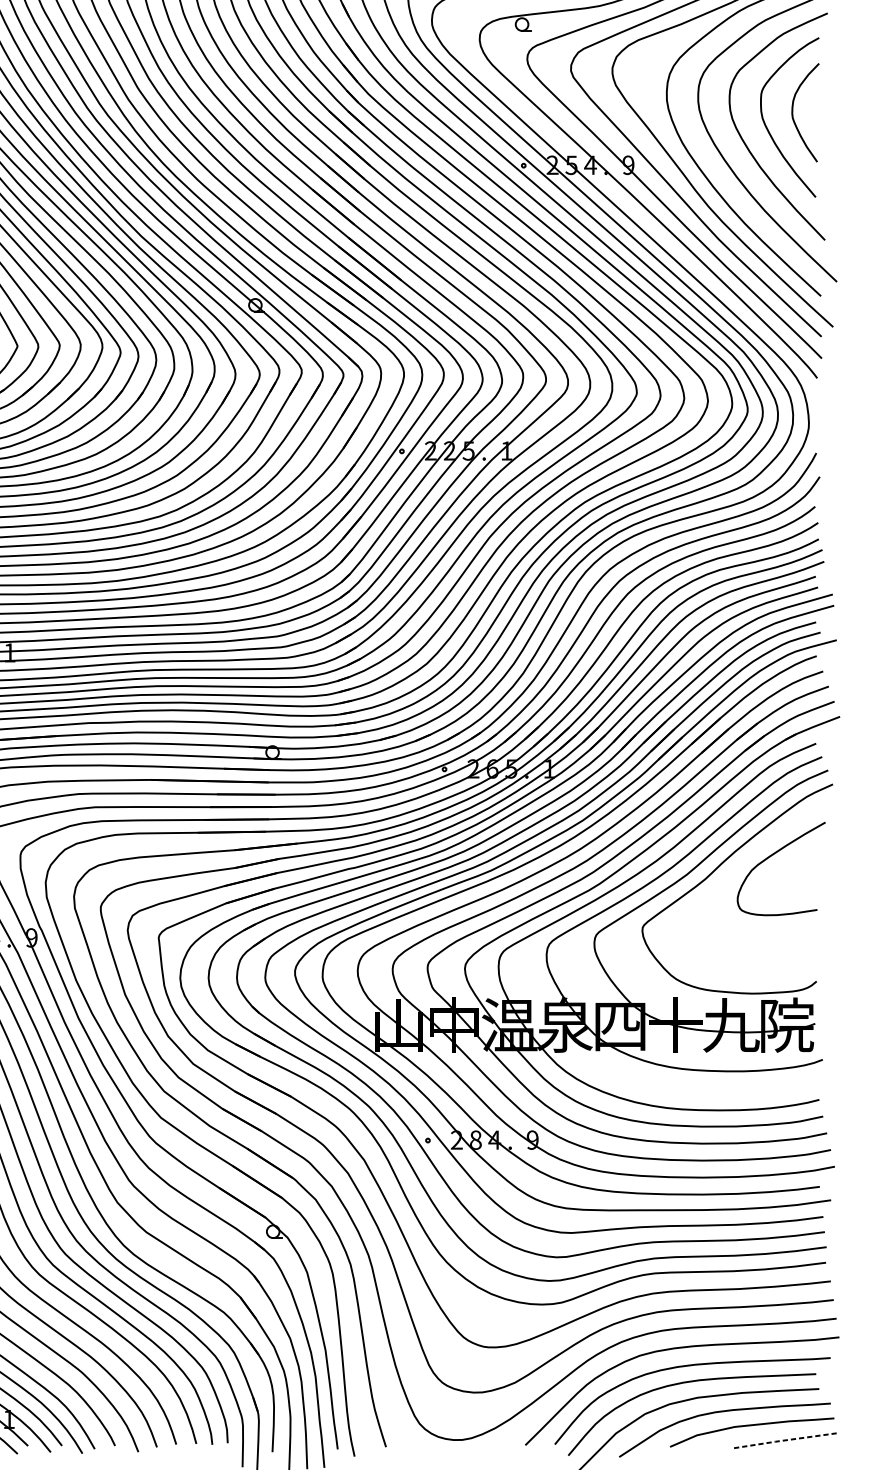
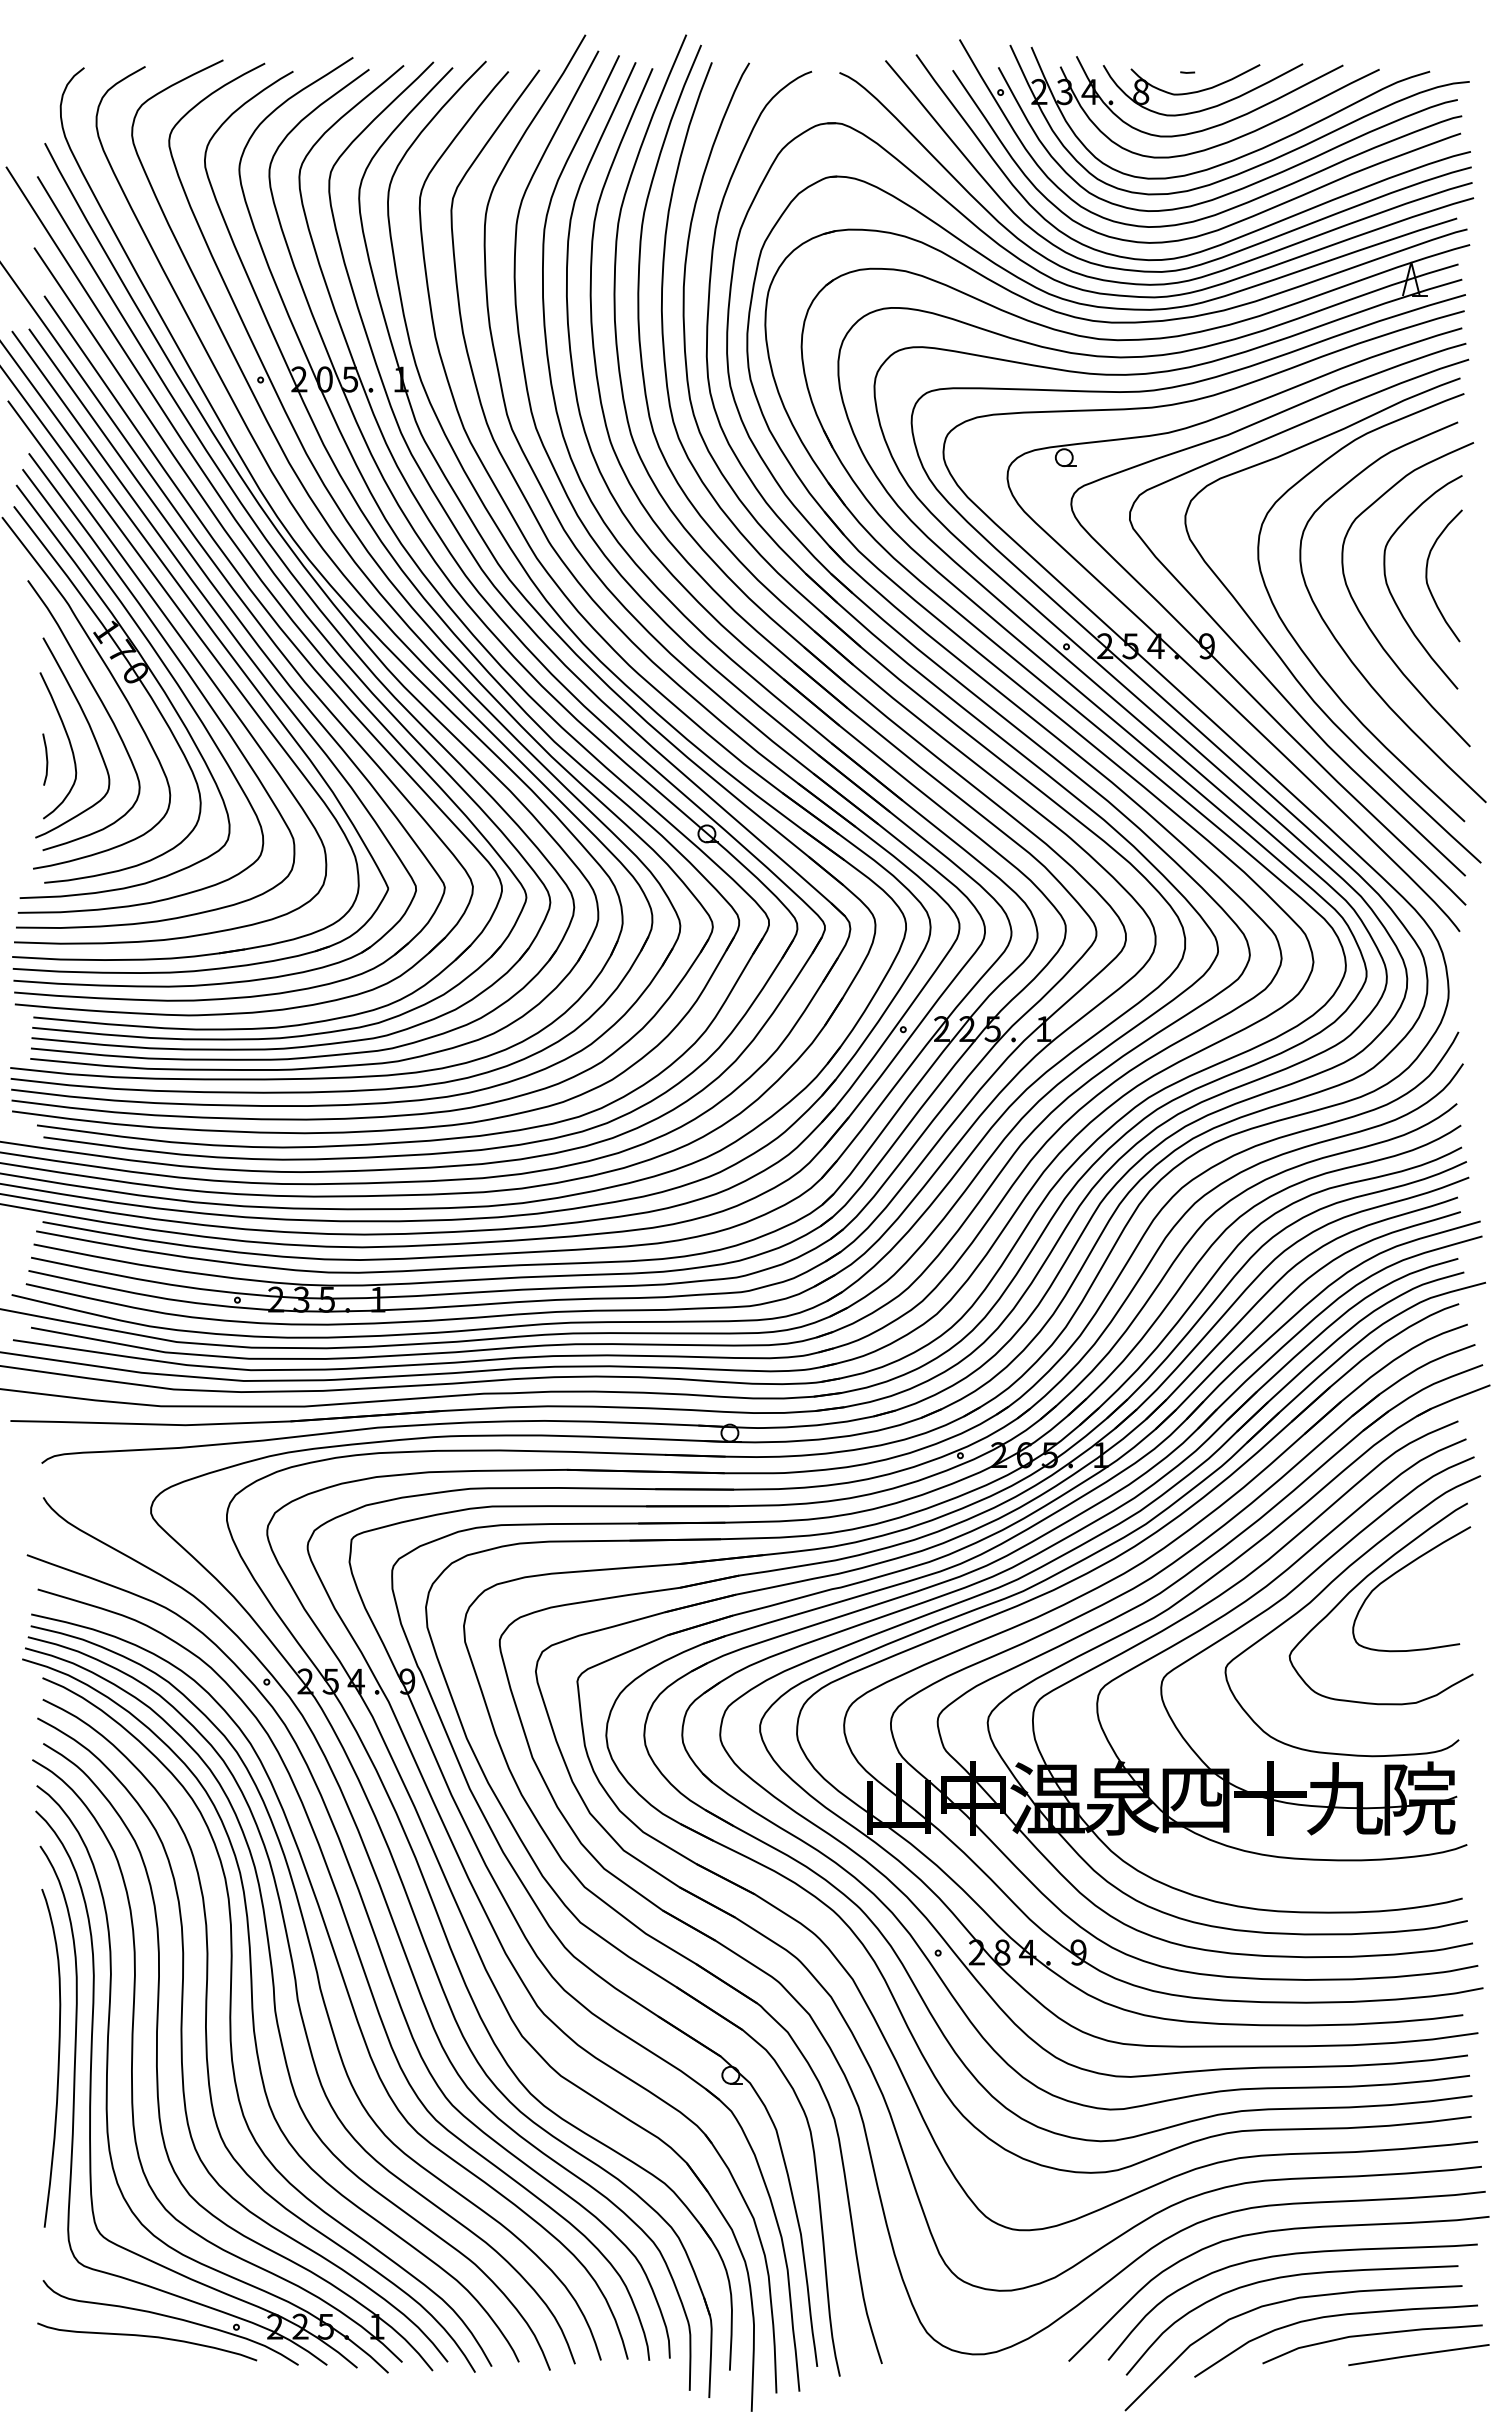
curve: (743, 864) -> (1360, 1583), added
line: (786, 1440) -> (1418, 2354), dashed -> solid

